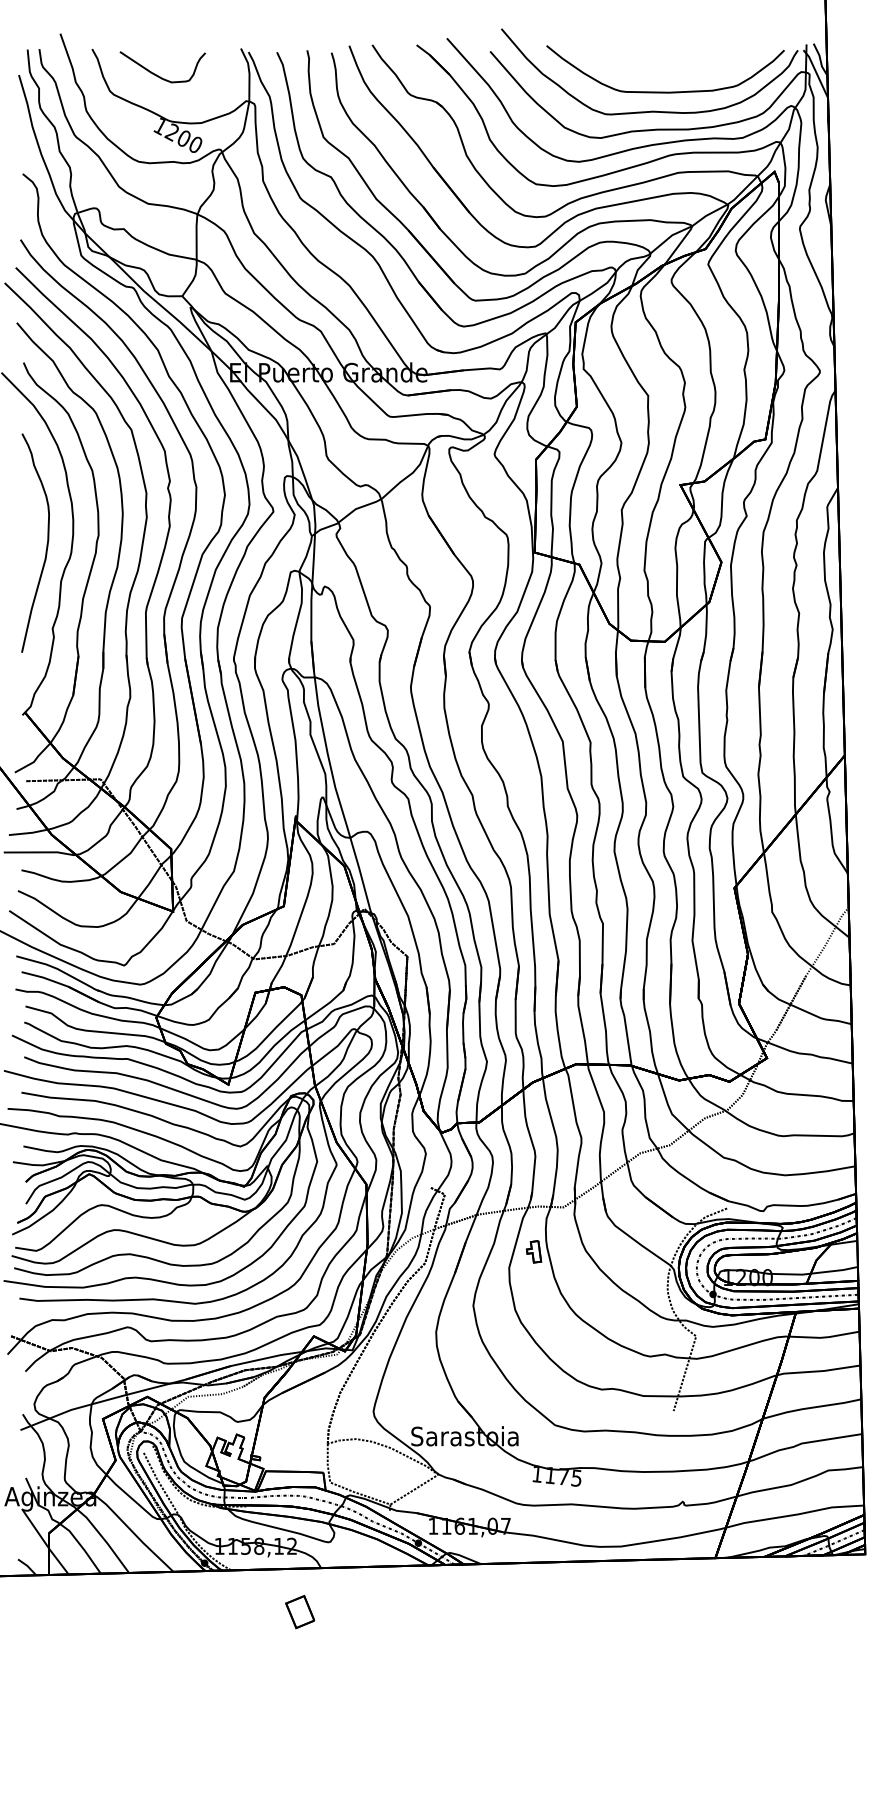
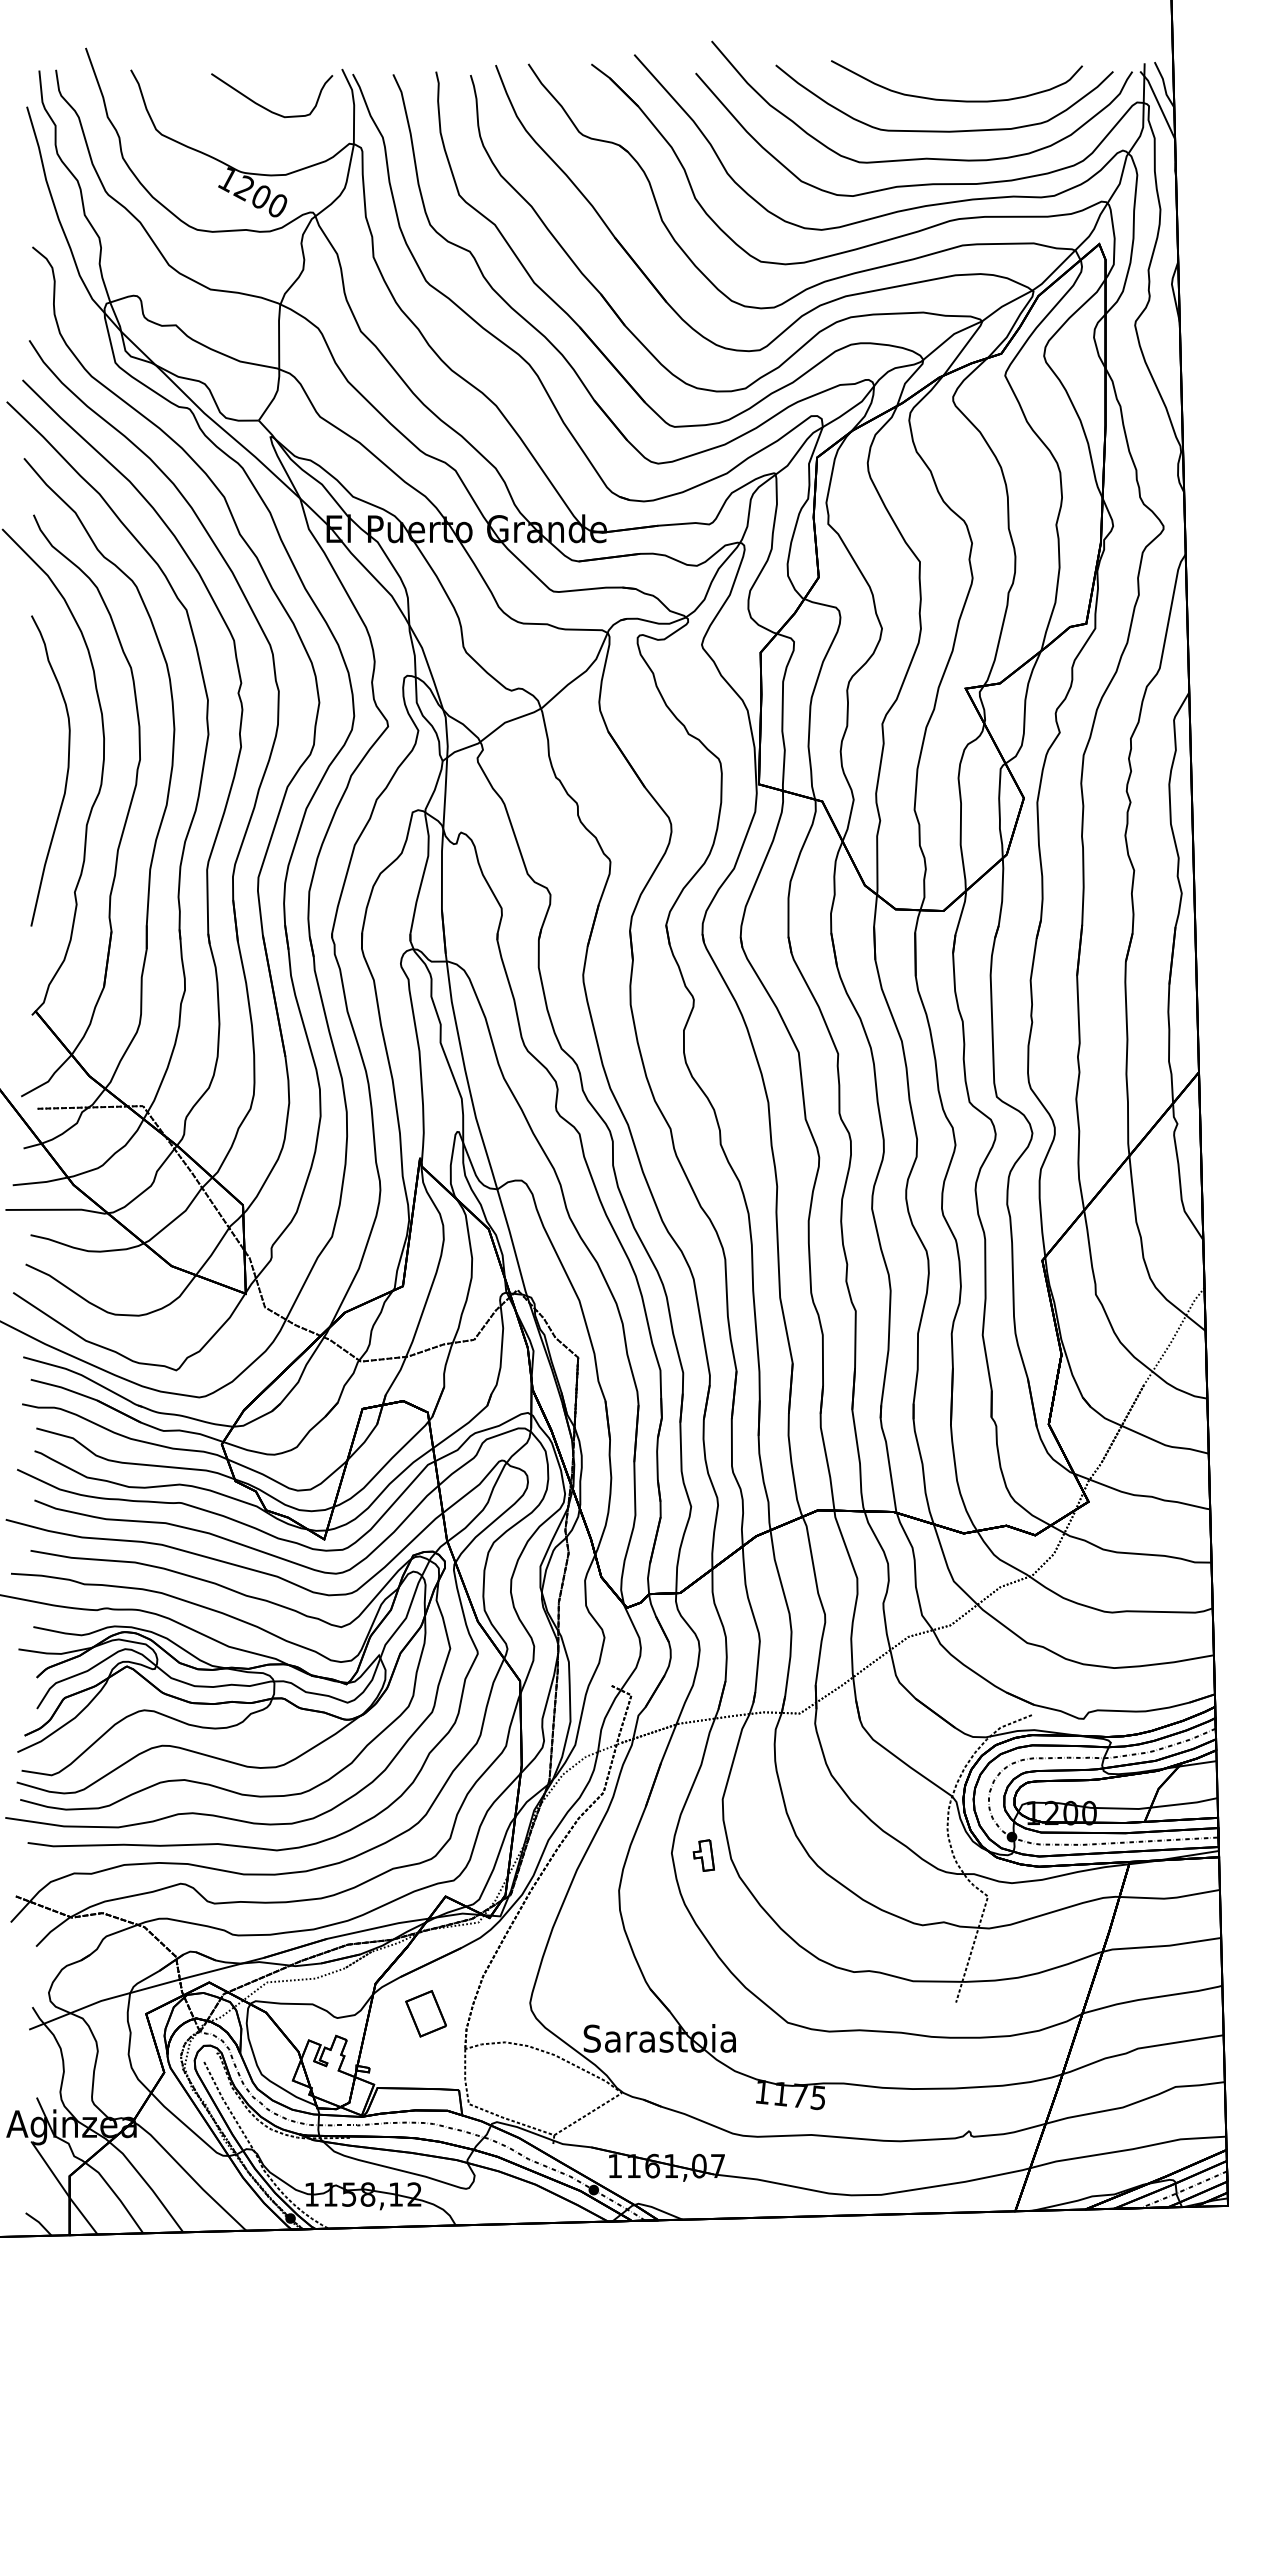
curve: (672, 69) -> (954, 99), added
curve: (158, 75) -> (265, 107), moved
part: (533, 1251) -> (703, 1855), moved
part: (299, 1611) -> (425, 2013), moved

